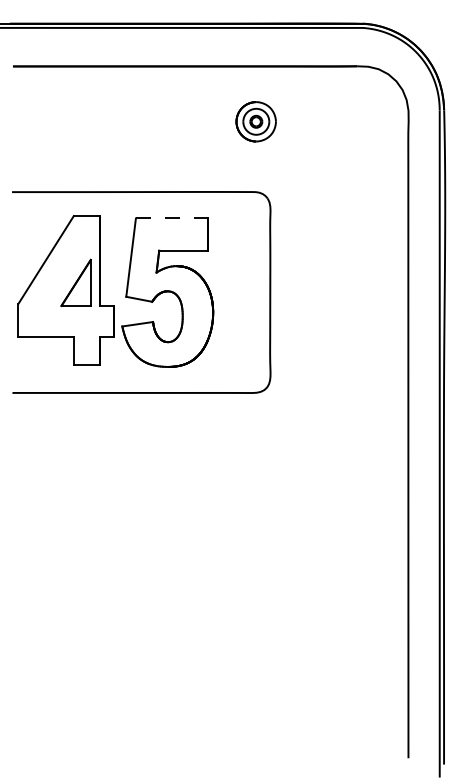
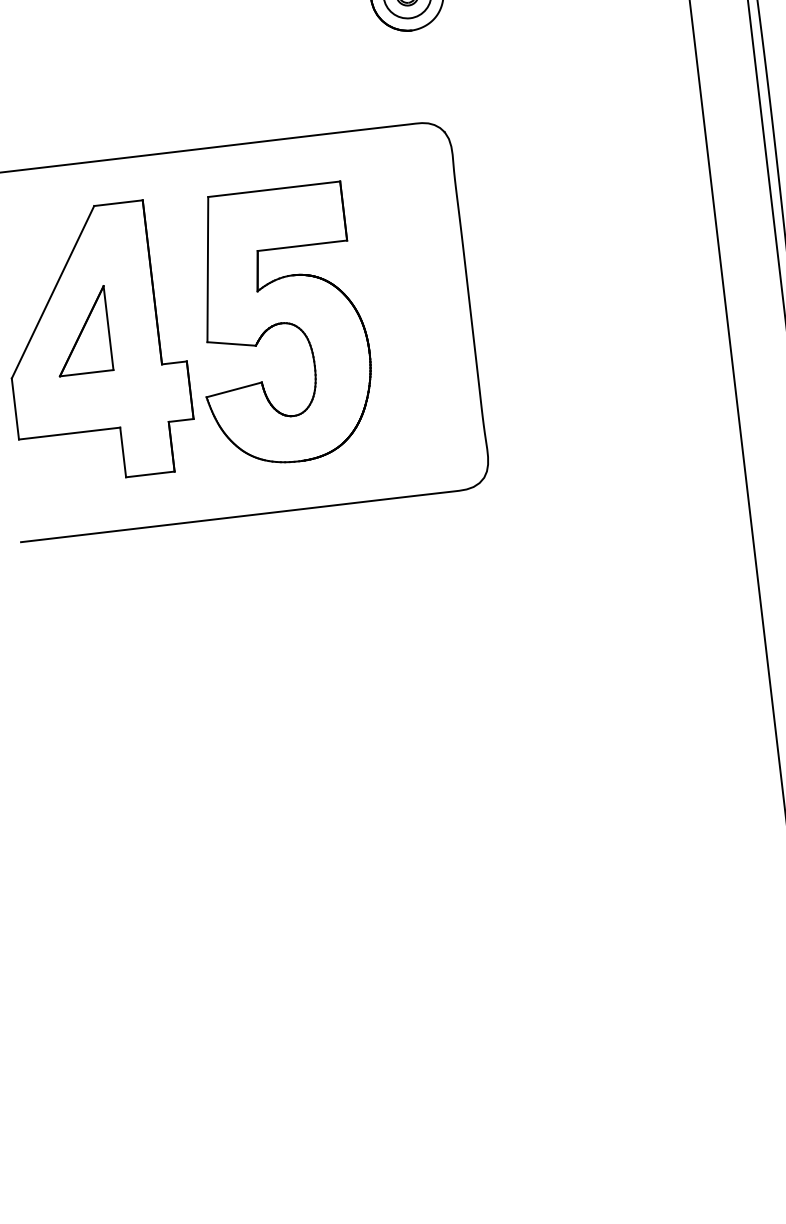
line: (172, 218) -> (275, 189), dashed -> solid
part: (75, 282) -> (80, 330), moved

